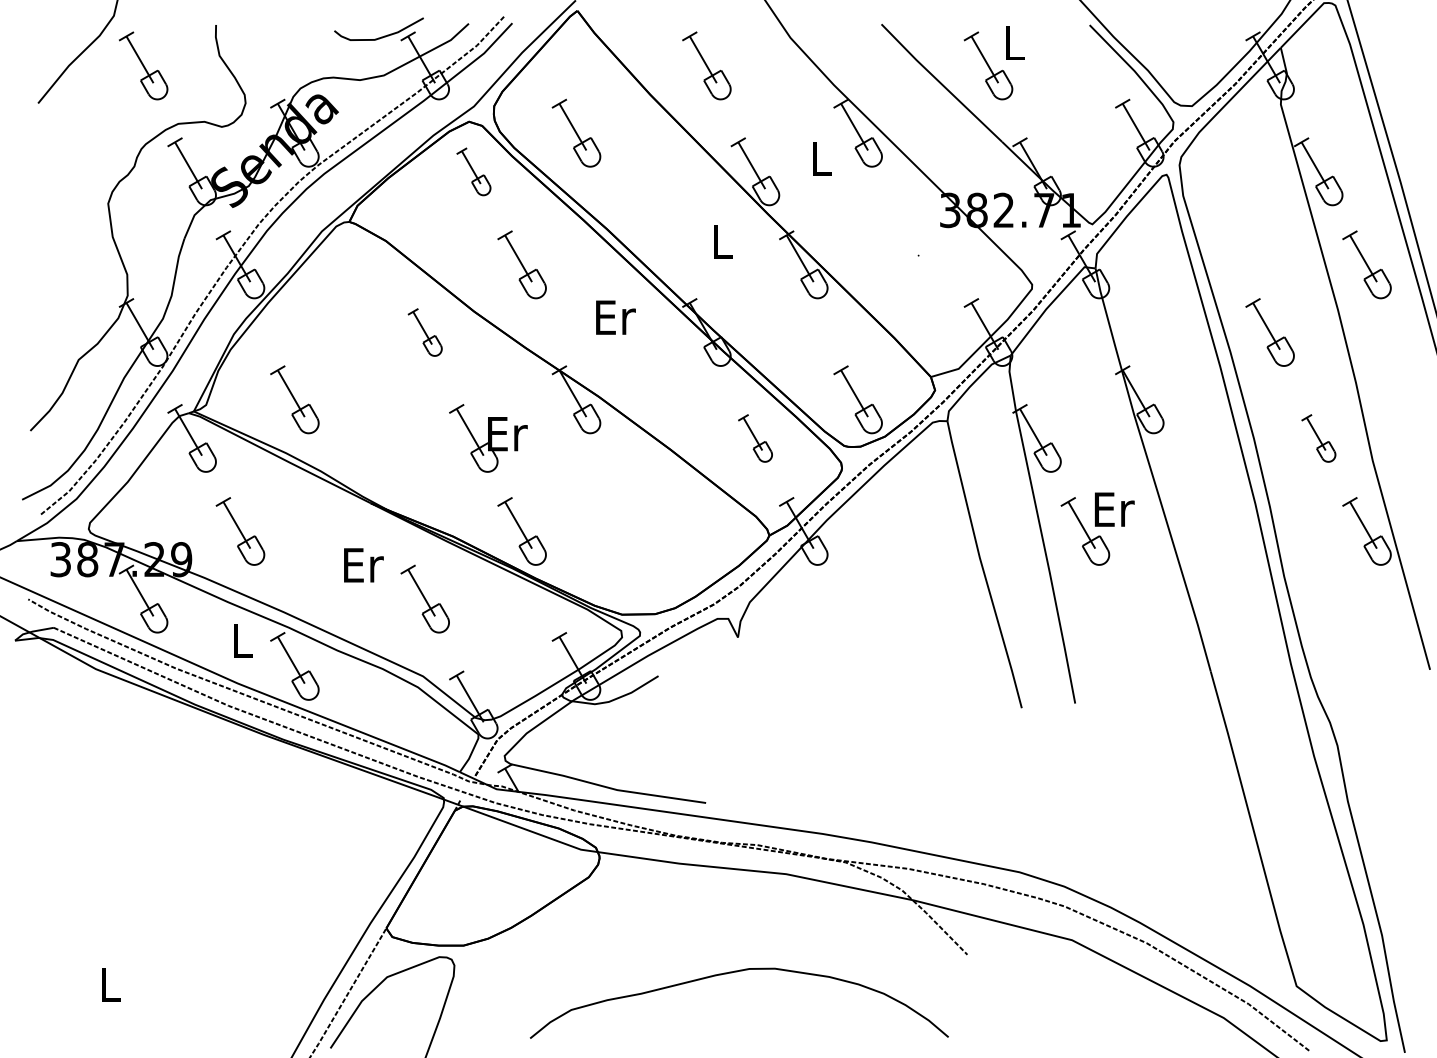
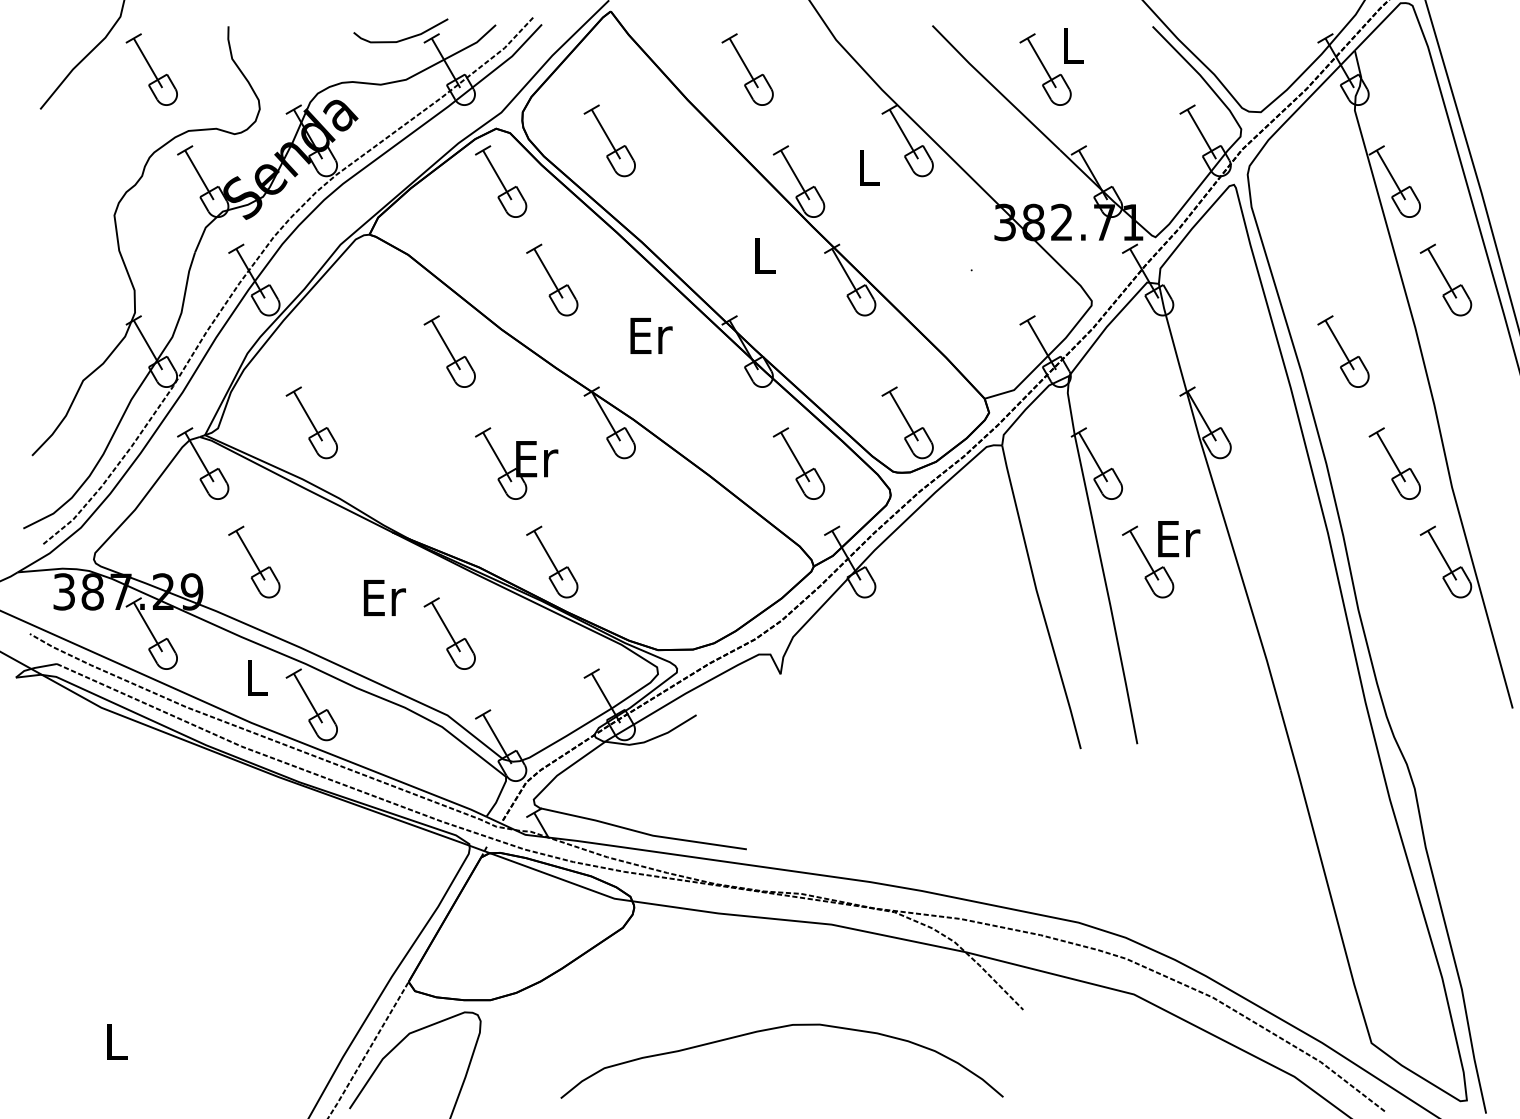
part: (473, 171) -> (500, 181), size x1.43
part: (424, 332) -> (449, 351), size x1.43
part: (755, 438) -> (799, 463), size x1.43
part: (1318, 438) -> (1394, 463), size x1.43

